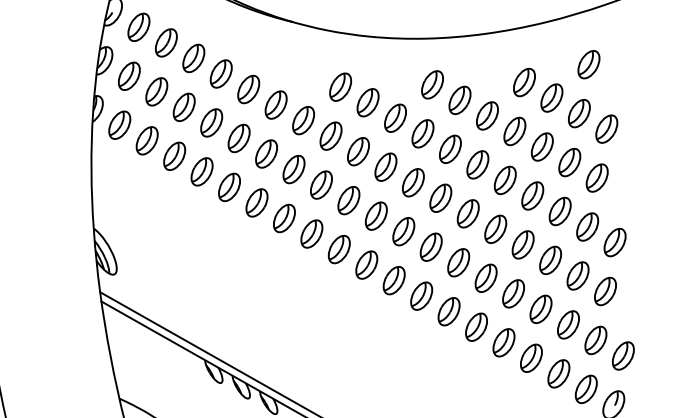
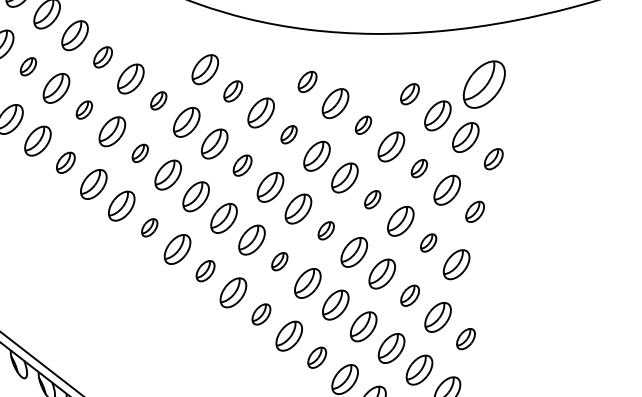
part: (588, 64) -> (483, 84), size x1.6
part: (524, 82) -> (409, 94), size x0.7
part: (432, 84) -> (307, 81), size x0.7
part: (248, 89) -> (102, 57), size x0.7
part: (367, 102) -> (232, 90), size x0.7
part: (183, 107) -> (27, 66), size x0.6
part: (487, 115) -> (363, 124), size x0.6
part: (303, 120) -> (158, 100), size x0.6
part: (606, 128) -> (493, 158), size x0.7
part: (422, 133) -> (288, 134), size x0.6
part: (238, 138) -> (83, 110), size x0.6
part: (542, 146) -> (419, 168), size x0.6
part: (385, 166) -> (242, 164), size x0.7
part: (293, 169) -> (139, 153), size x0.6
part: (596, 177) -> (474, 211), size x0.7
part: (504, 180) -> (371, 199), size x0.6
part: (229, 187) -> (65, 162), size x0.7
part: (559, 211) -> (427, 242), size x0.6
part: (467, 213) -> (325, 230), size x0.6
part: (311, 233) -> (149, 227), size x0.6
part: (614, 242) -> (483, 286), removed
part: (430, 246) -> (279, 260), size x0.6
part: (550, 260) -> (410, 295), size x0.7
part: (366, 264) -> (205, 270), size x0.7
part: (605, 291) -> (466, 339), size x0.7
part: (421, 295) -> (261, 313), size x0.7
part: (476, 326) -> (317, 357), size x0.7

